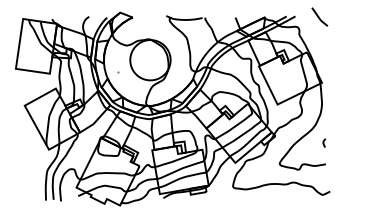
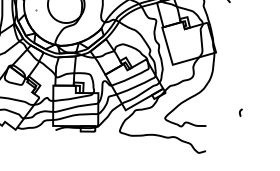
curve: (324, 142) -> (240, 112), moved

